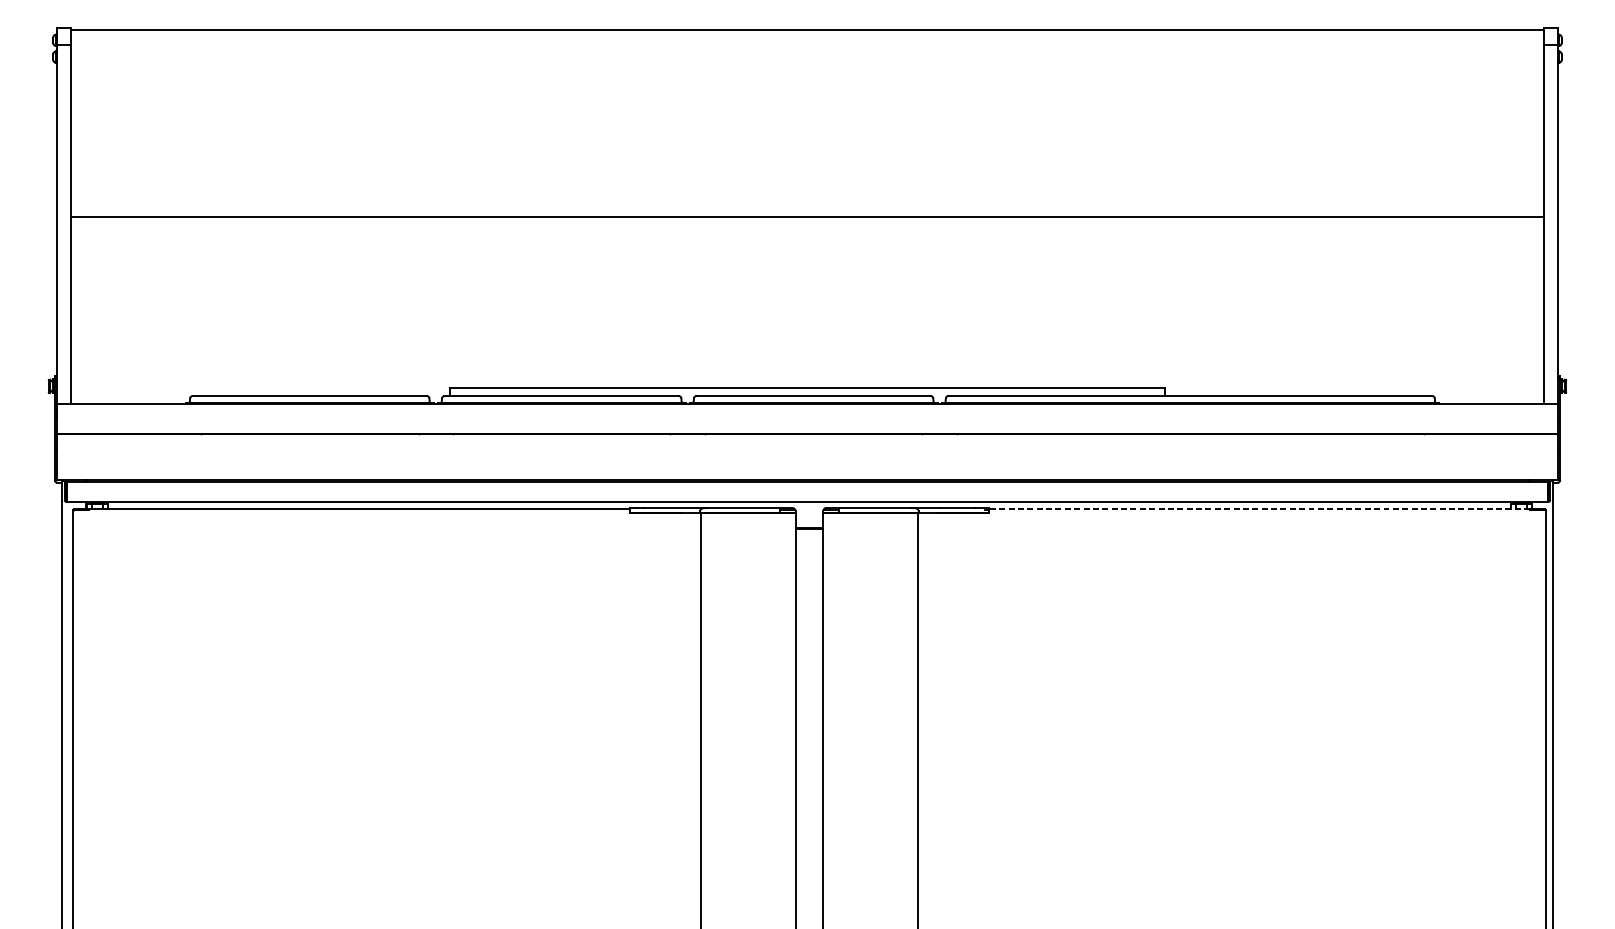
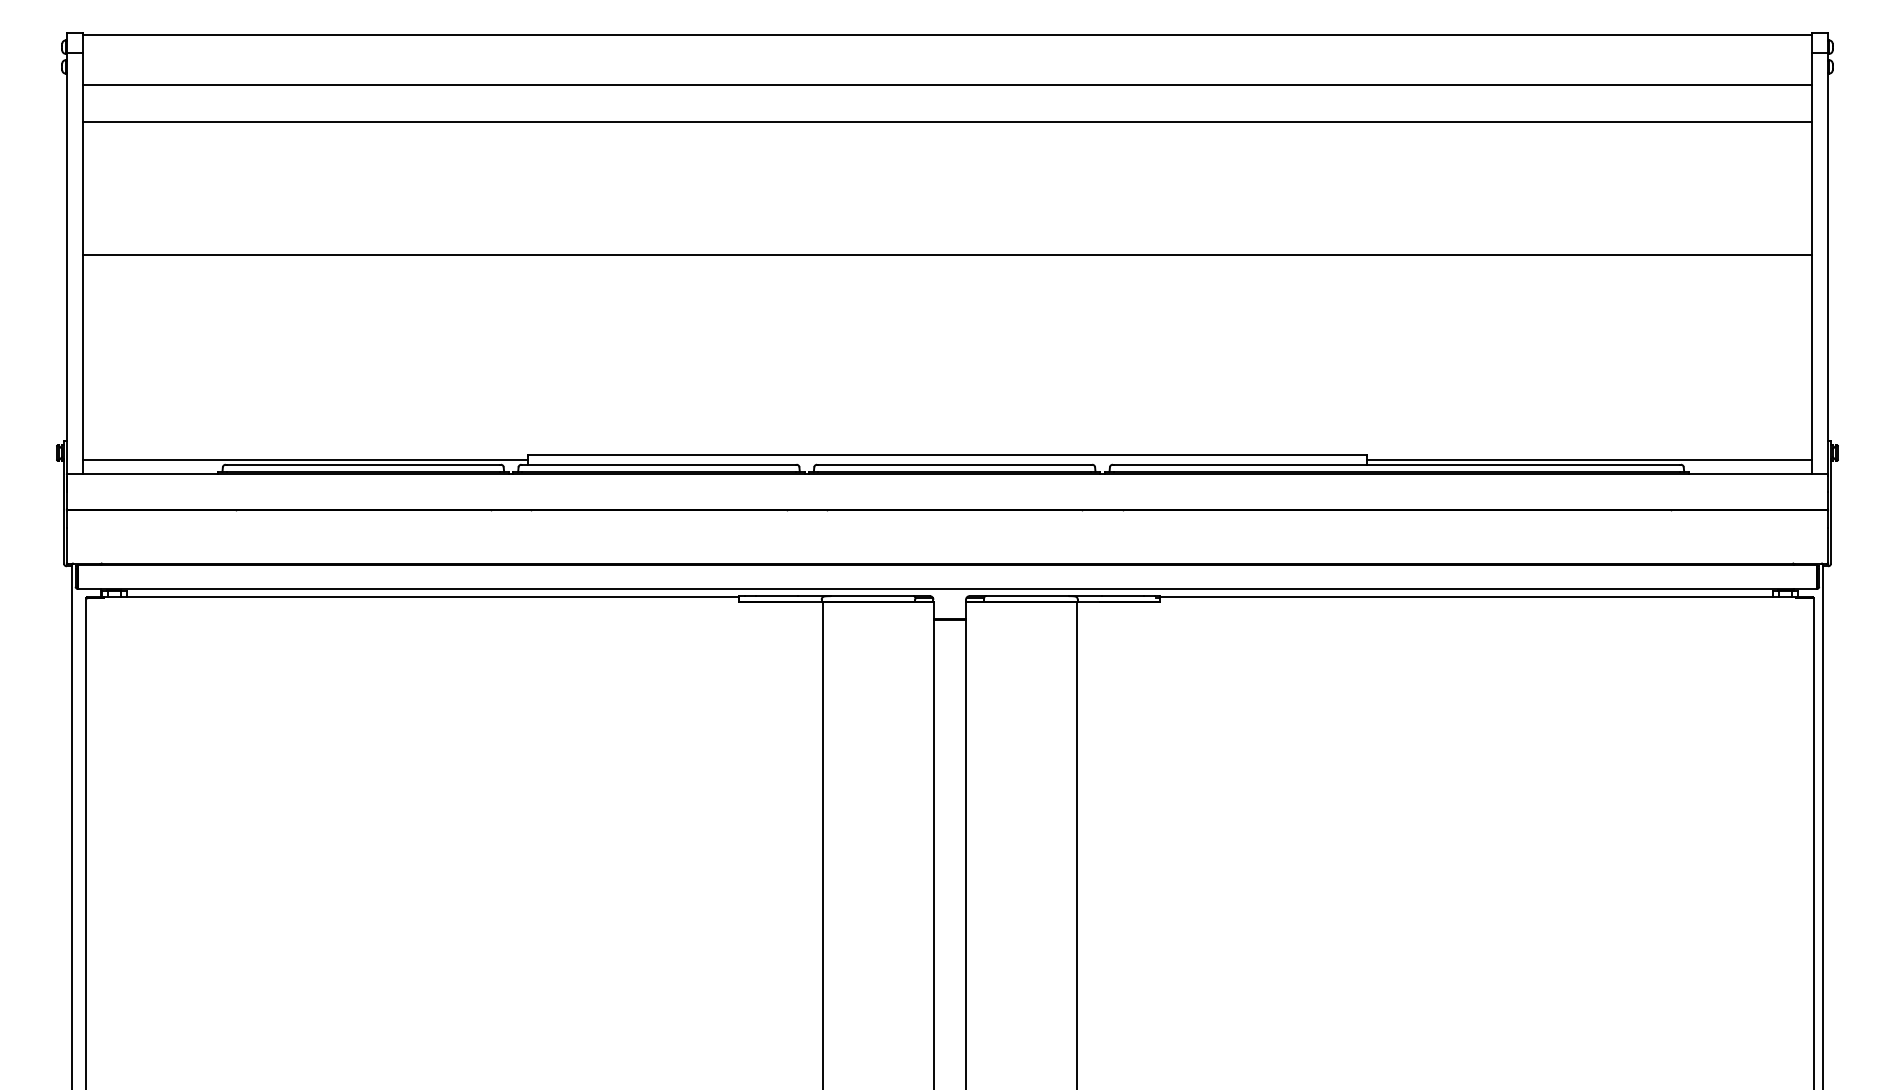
line: (807, 72) -> (947, 84), added
line: (807, 103) -> (947, 121), added
line: (259, 391) -> (304, 459), added
line: (1354, 391) -> (1589, 459), added
line: (1259, 508) -> (1477, 596), dashed -> solid

